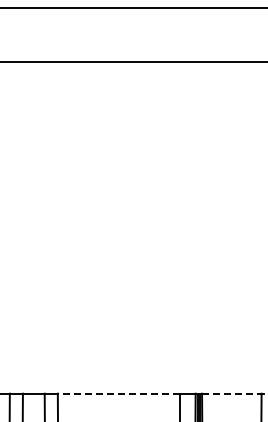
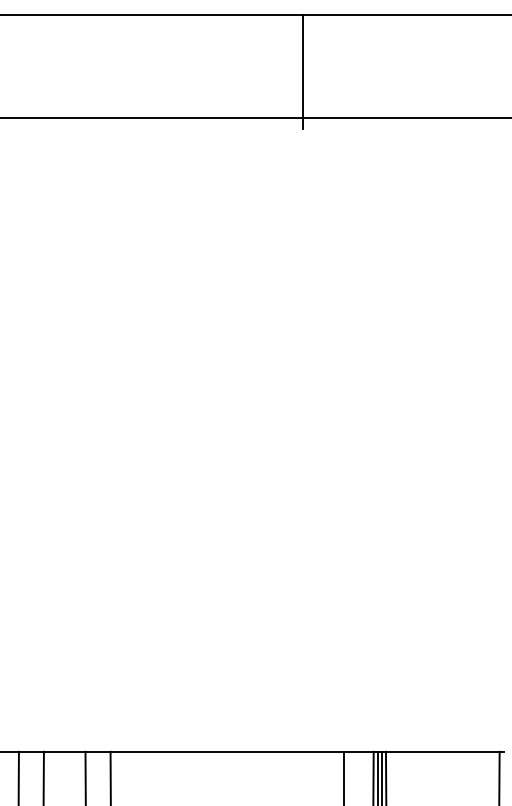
line: (158, 37) -> (302, 71), added
line: (118, 393) -> (226, 751), dashed -> solid
line: (231, 393) -> (442, 751), dashed -> solid

